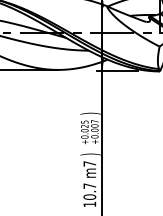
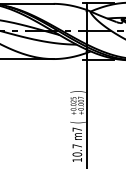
text: (90, 154) -> (77, 122), ) -> (

